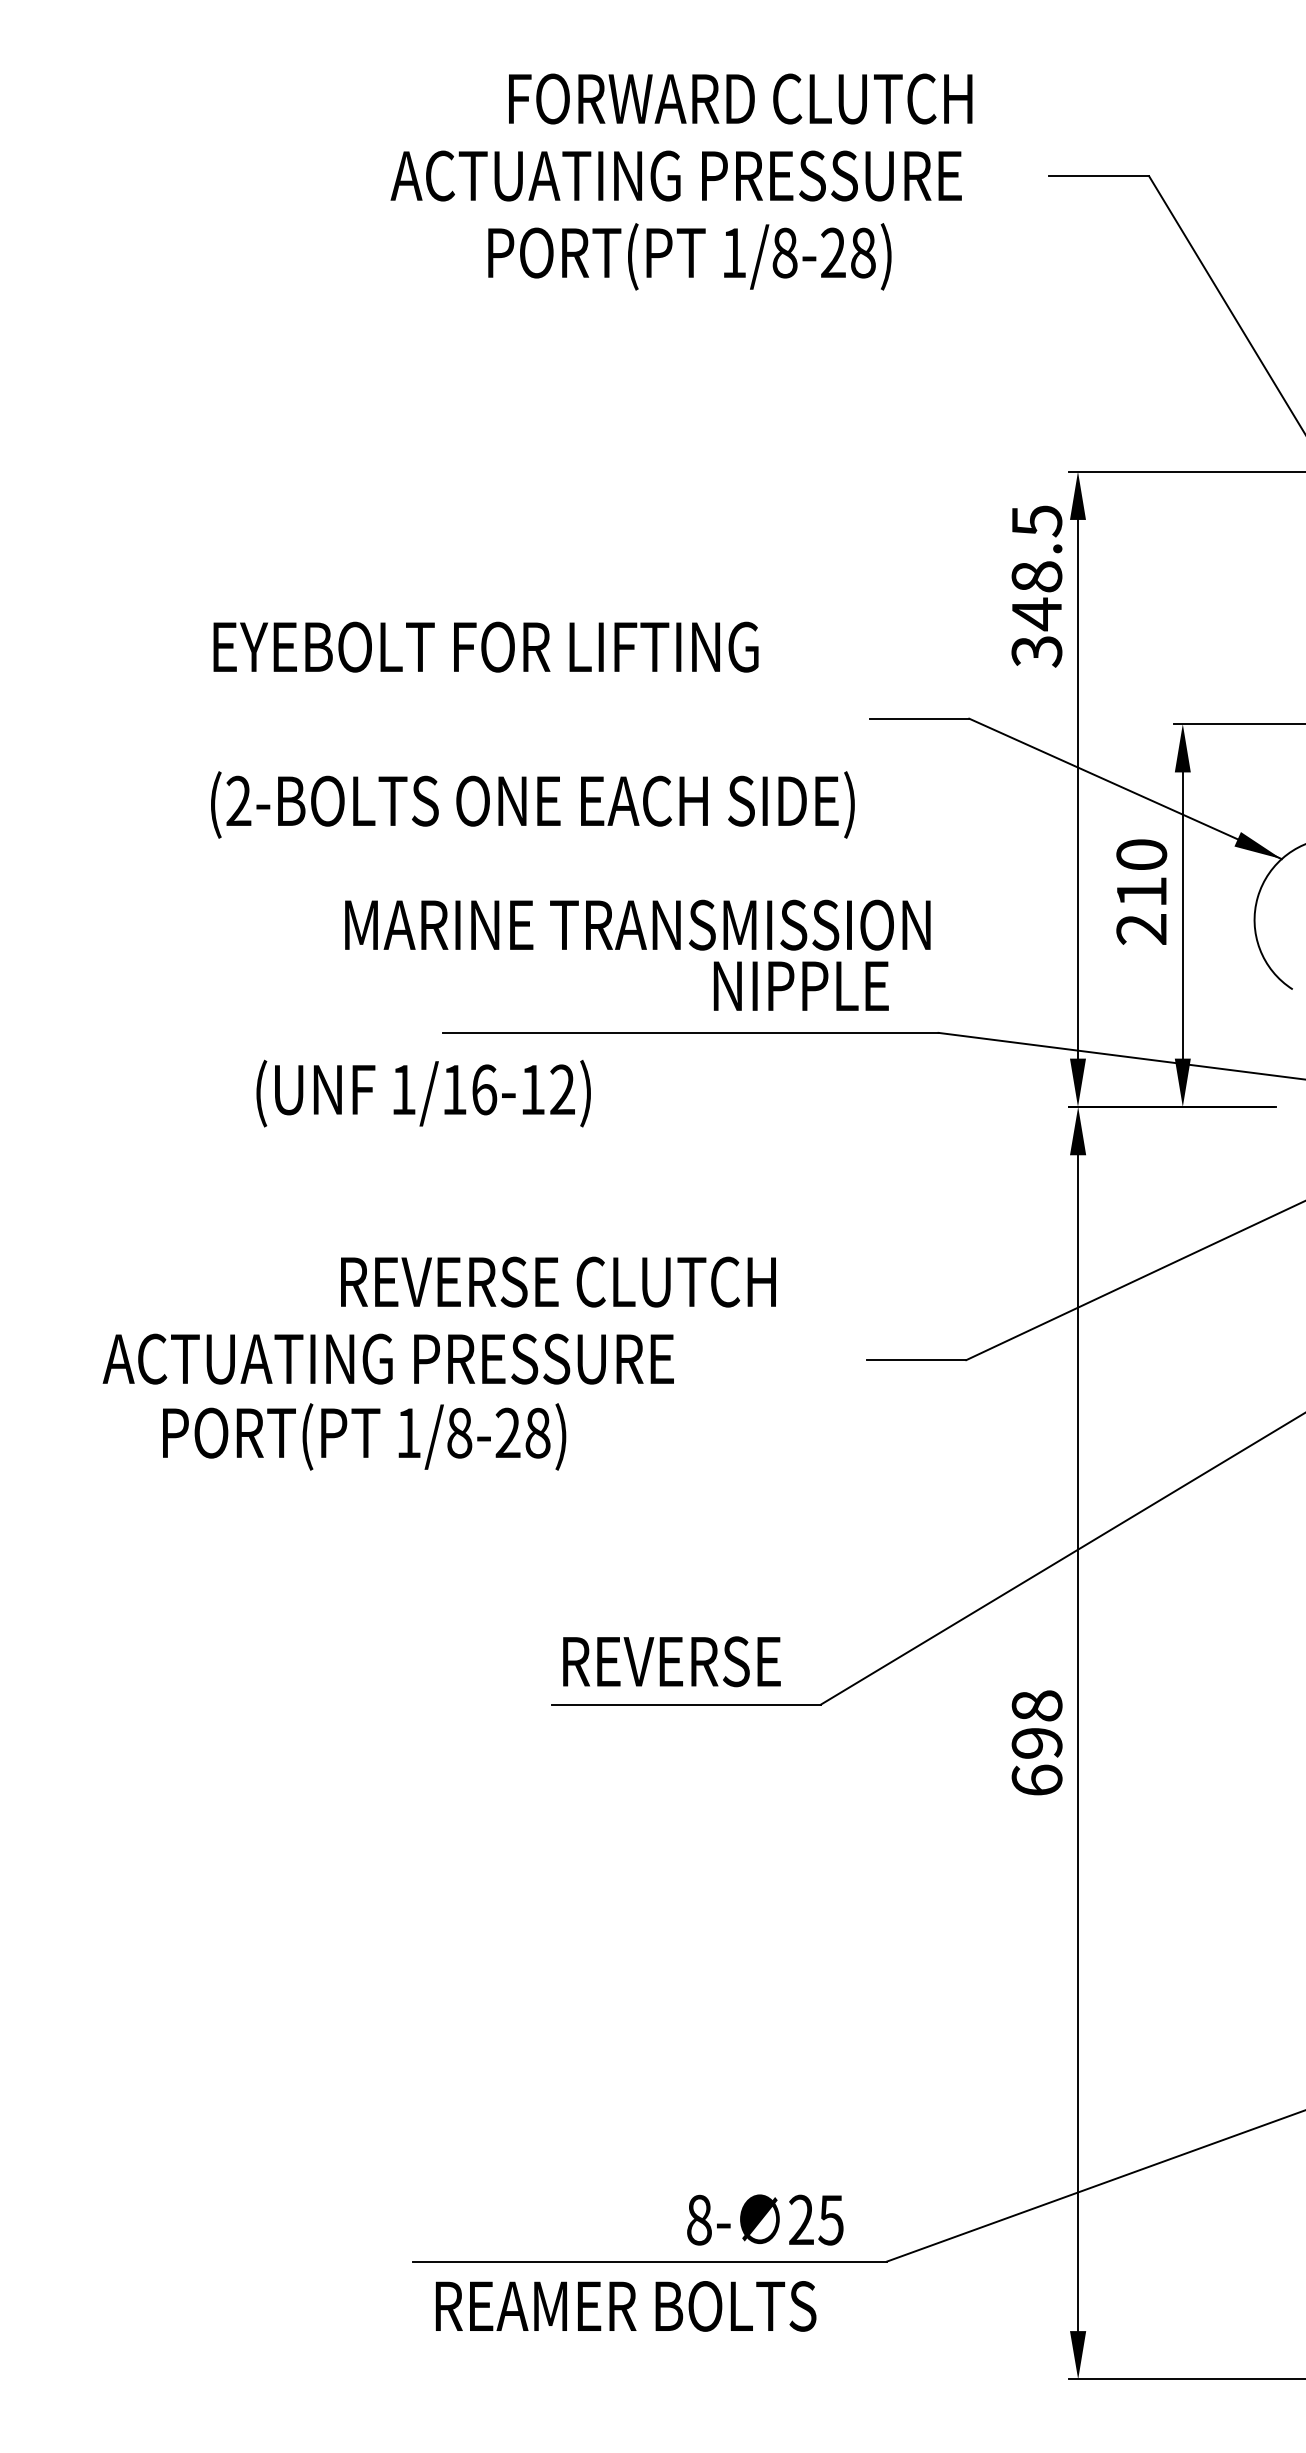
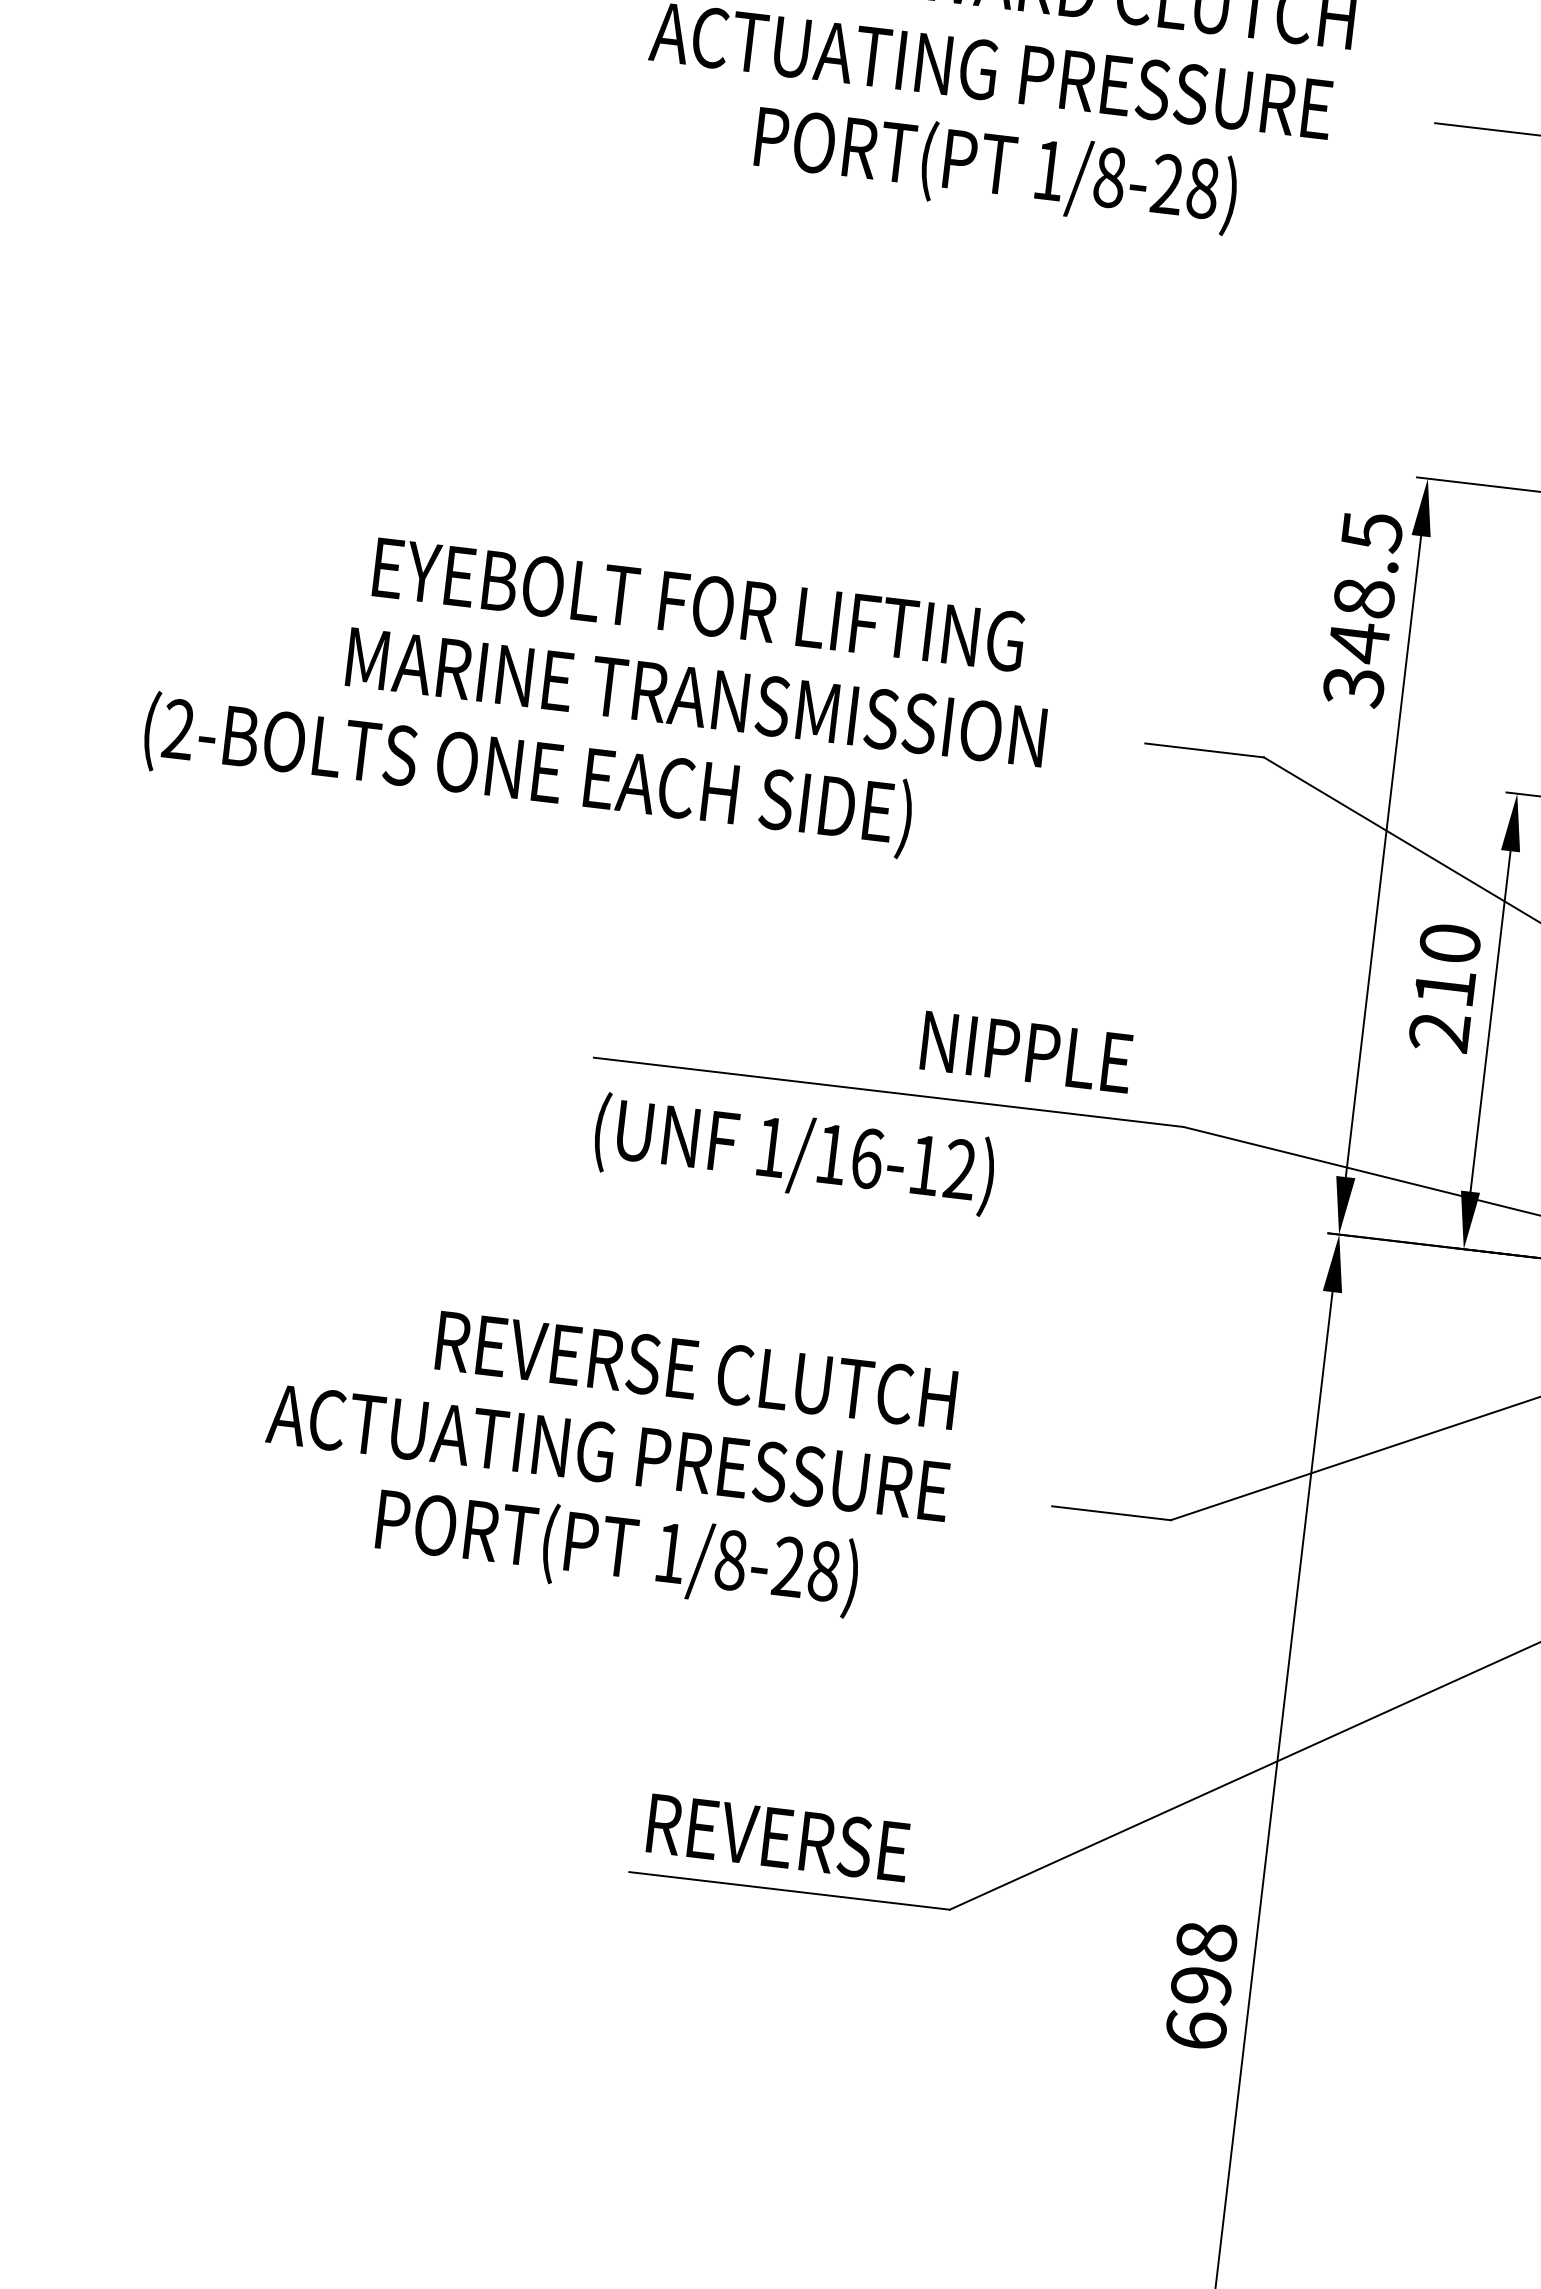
text: (532, 804) -> (527, 774), moved
text: (637, 924) -> (696, 696), moved
text: (423, 1093) -> (794, 1154), moved
text: (387, 1358) -> (607, 1452), moved
text: (364, 1436) -> (617, 1550), moved

